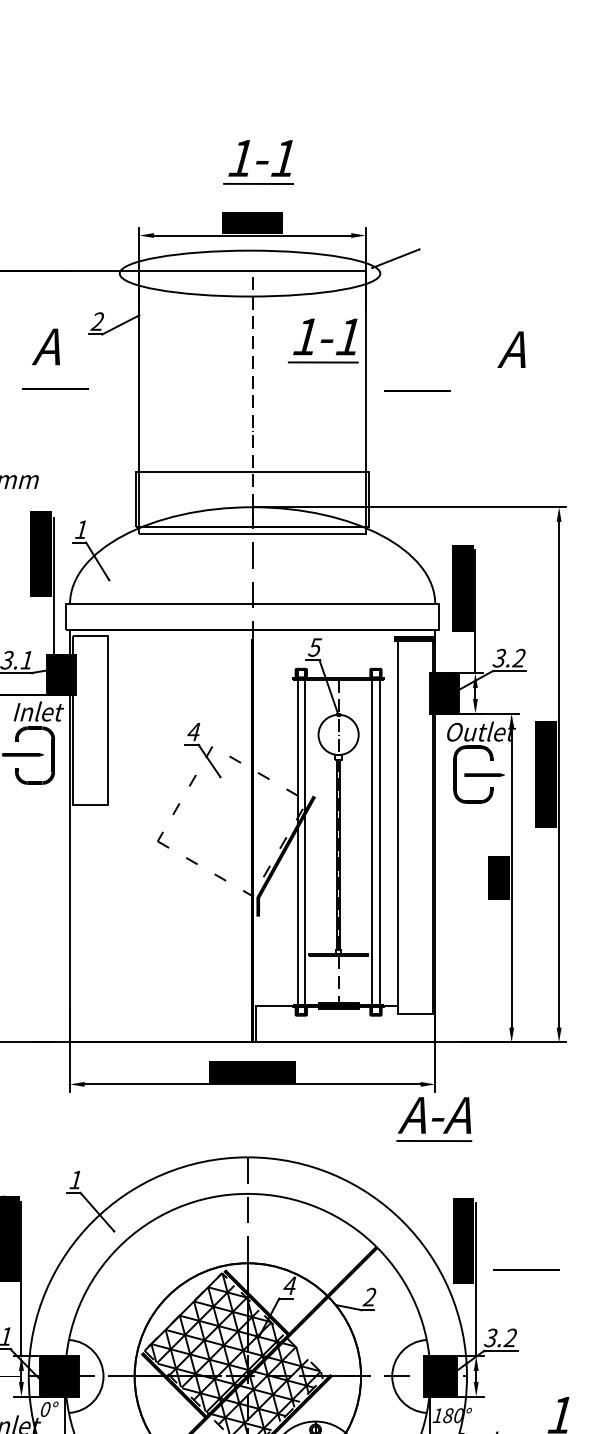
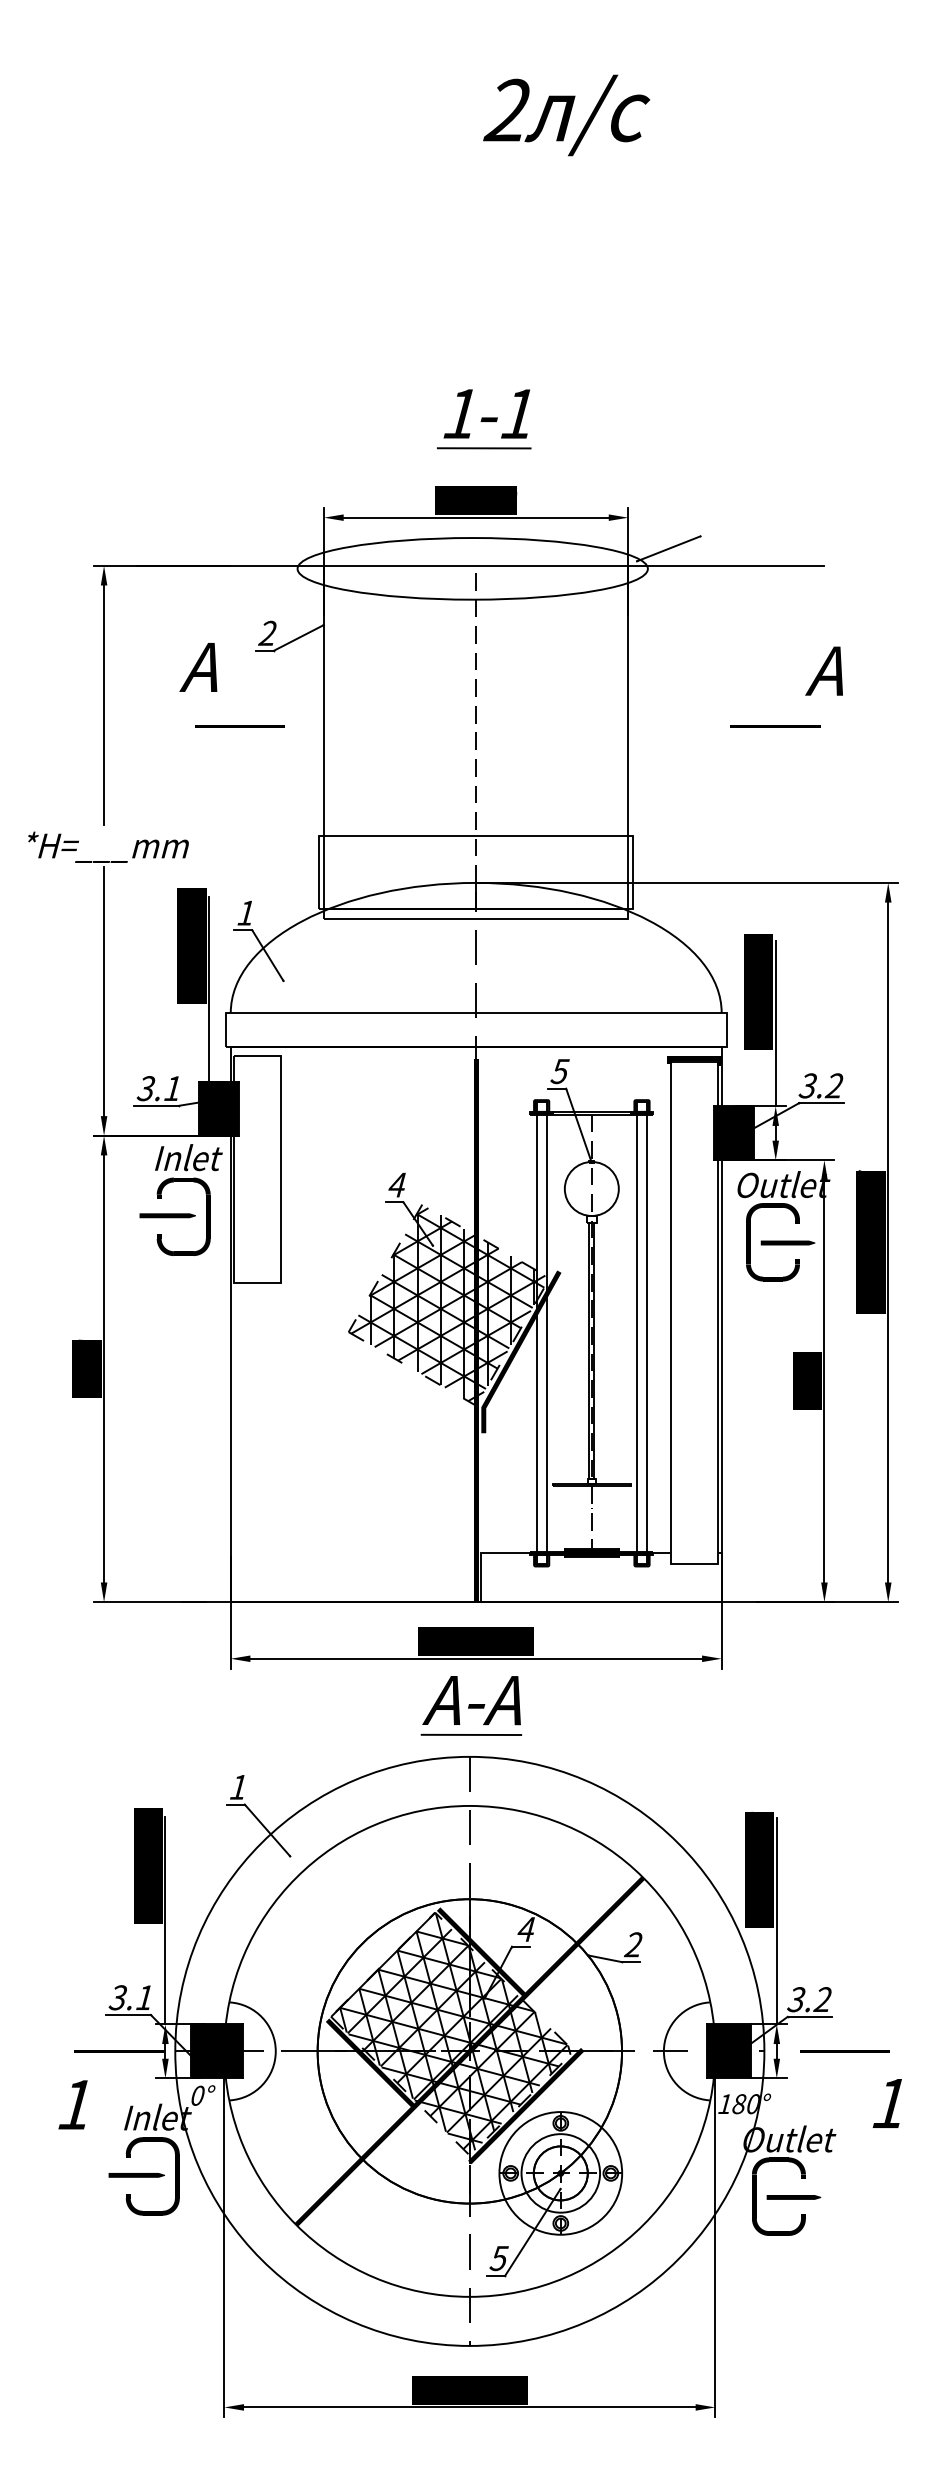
line: (438, 271) -> (726, 565), added
part: (323, 341) -> (571, 659), removed
line: (54, 389) -> (239, 726), moved
line: (417, 390) -> (775, 726), moved
hatch: (232, 820) -> (448, 1304), added
part: (434, 1119) -> (471, 1705), moved
line: (526, 1270) -> (844, 2051), moved

